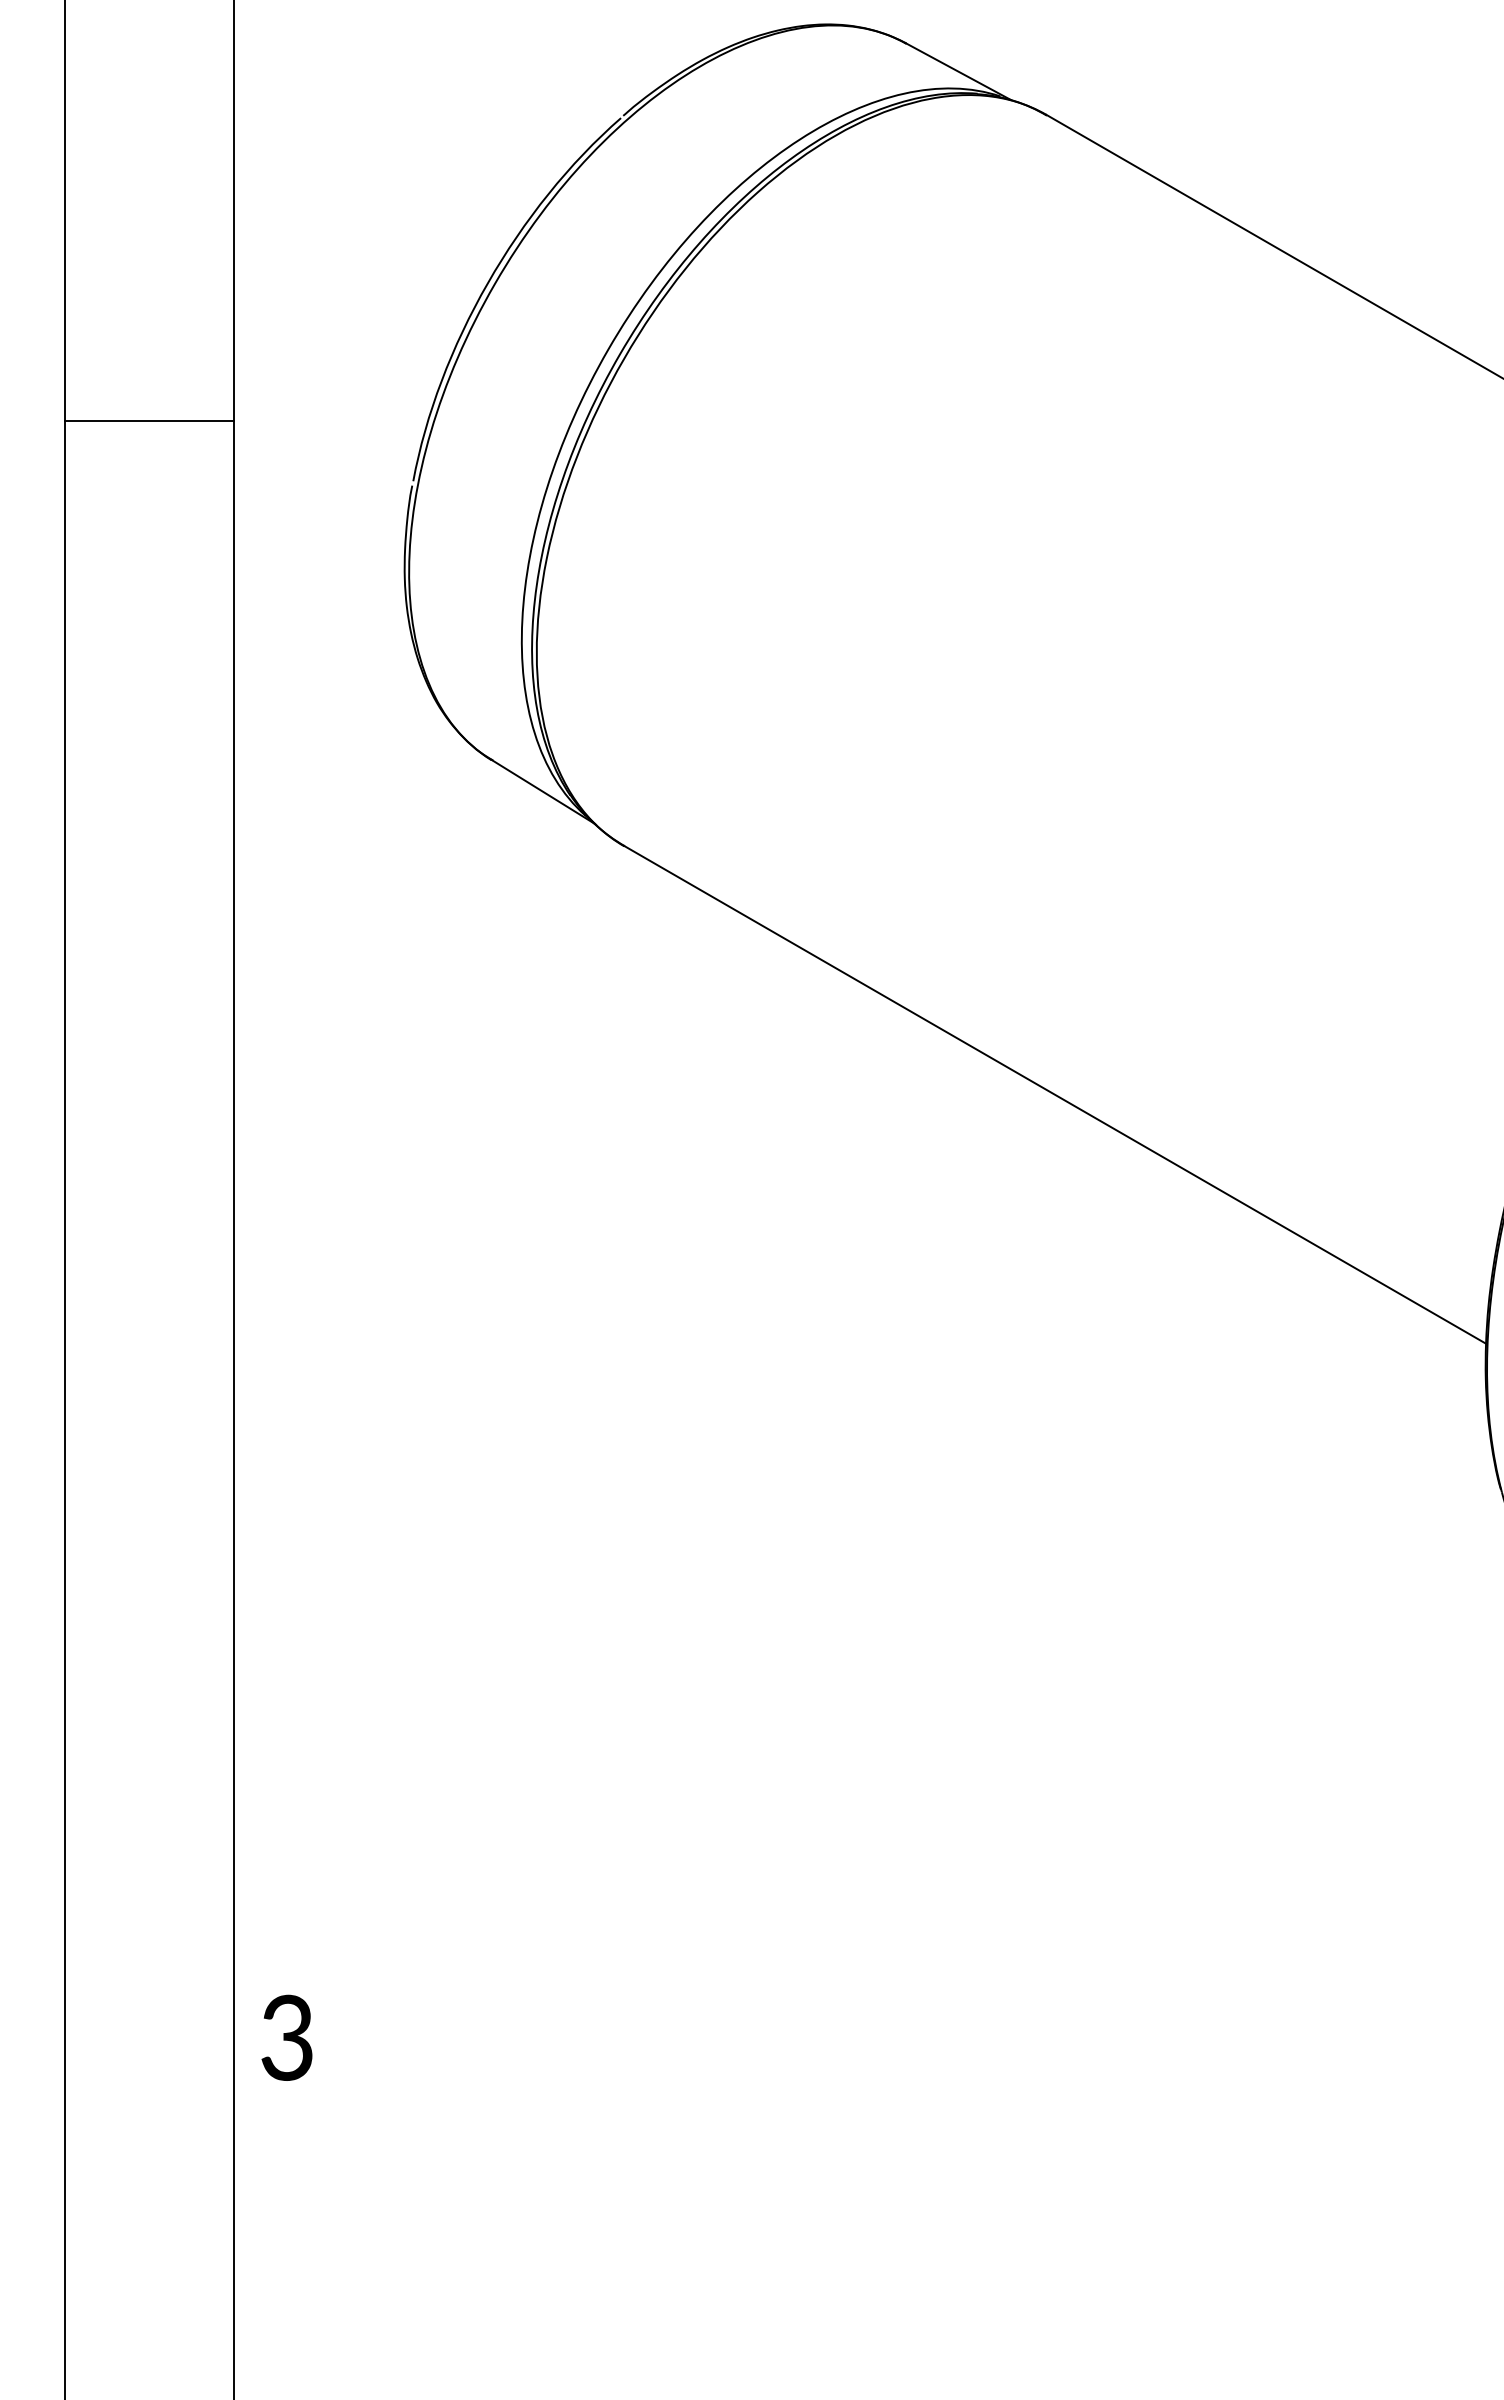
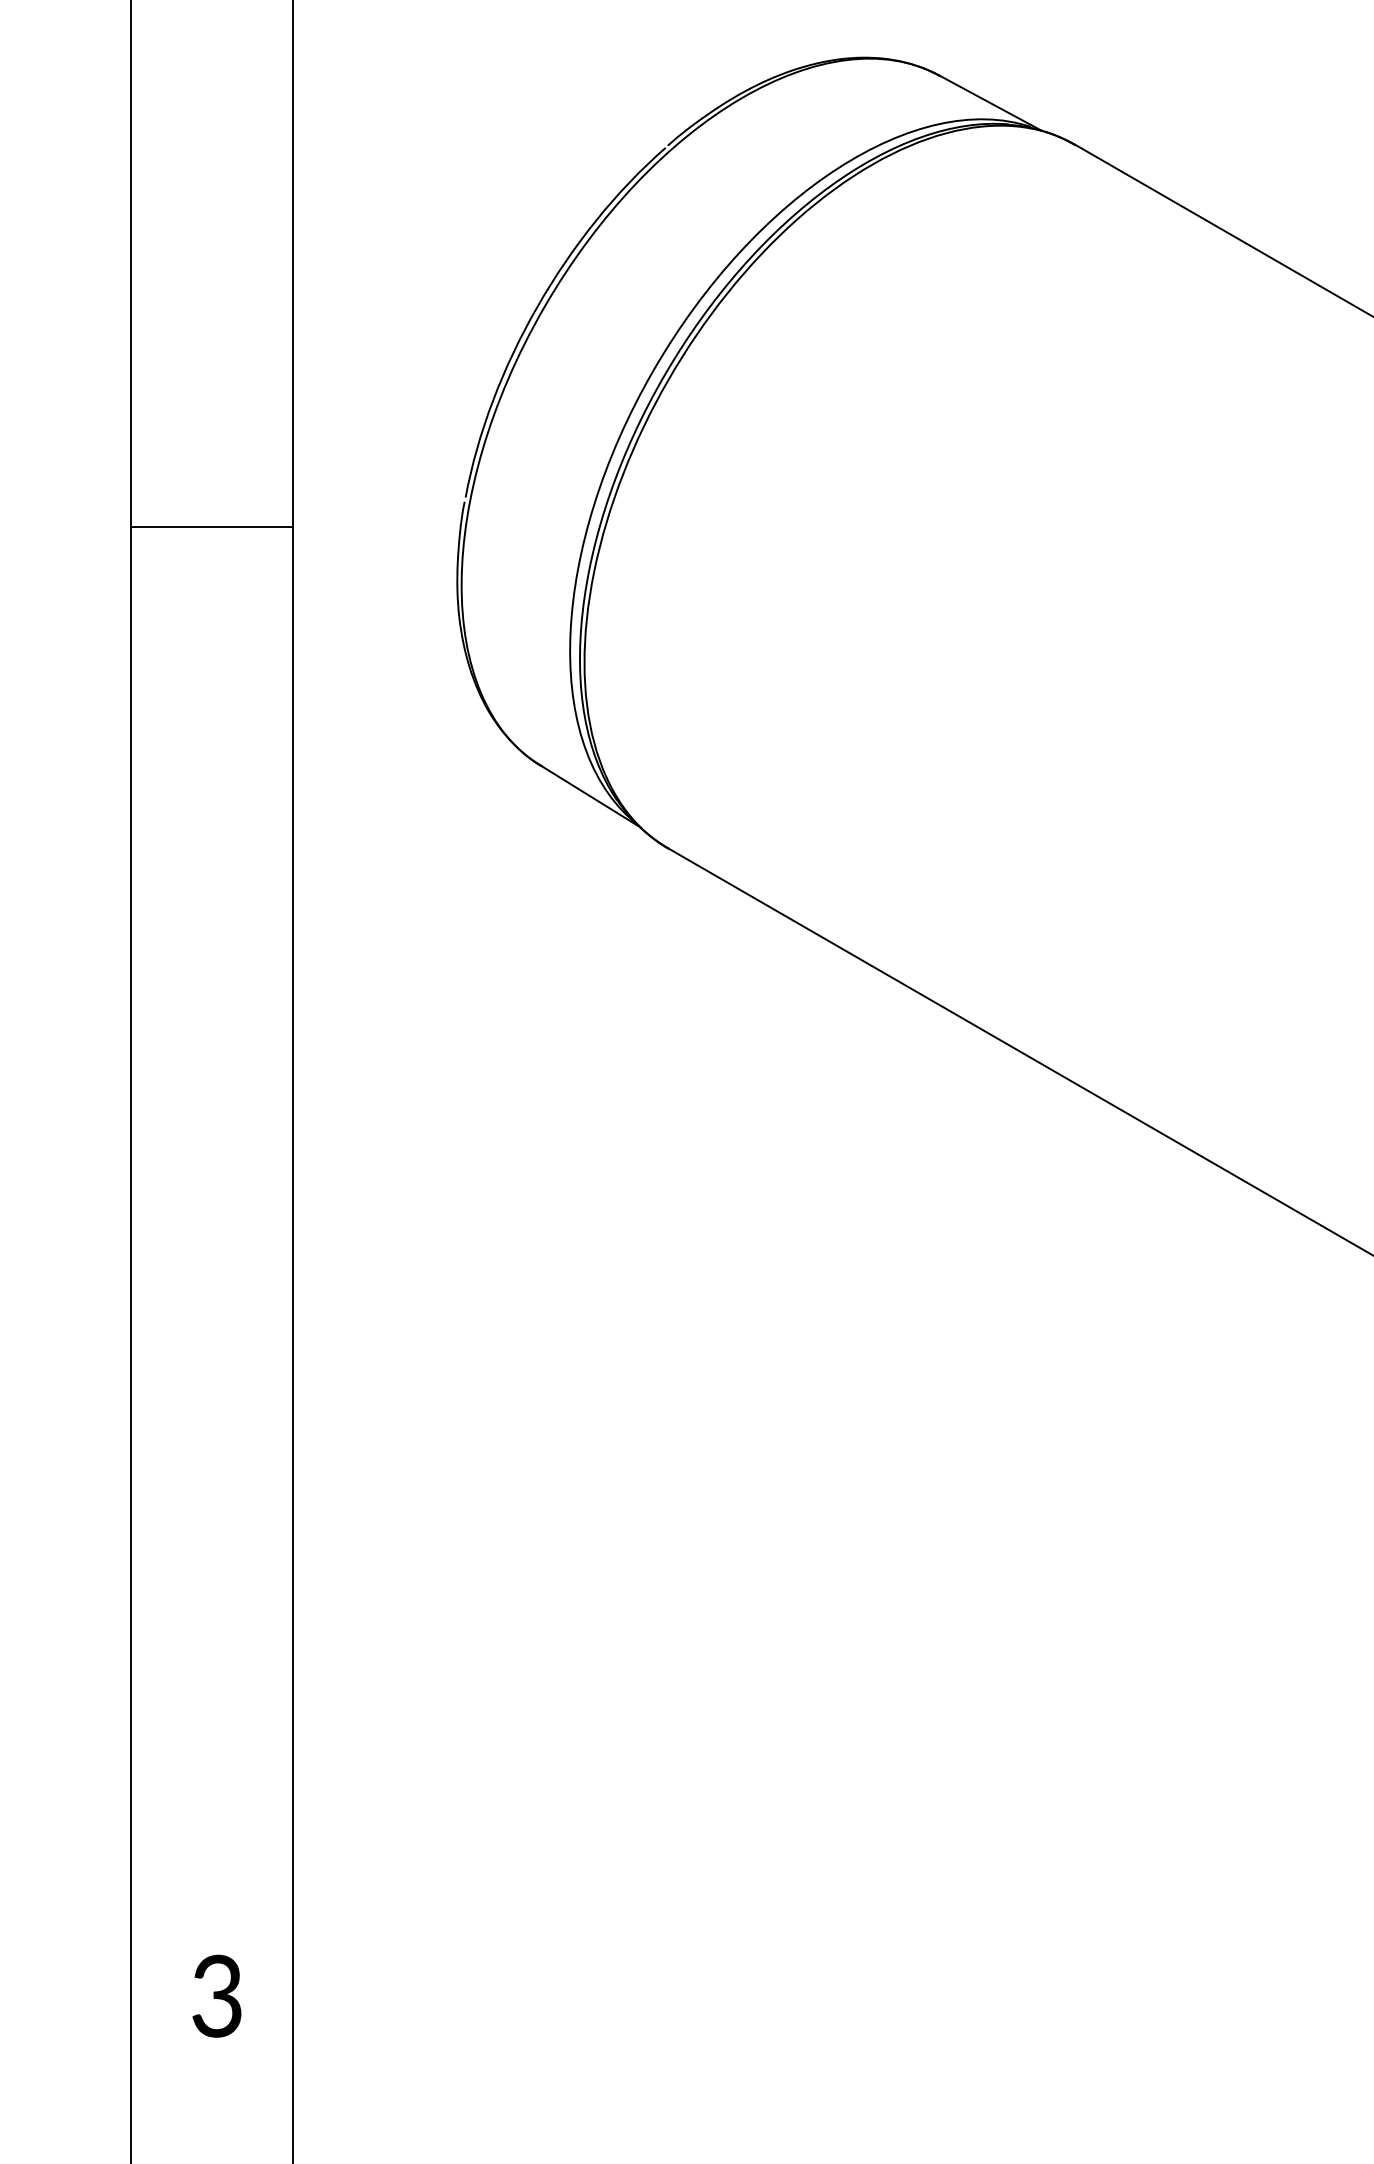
line: (149, 421) -> (211, 527), moved
text: (286, 2037) -> (216, 1995), moved

